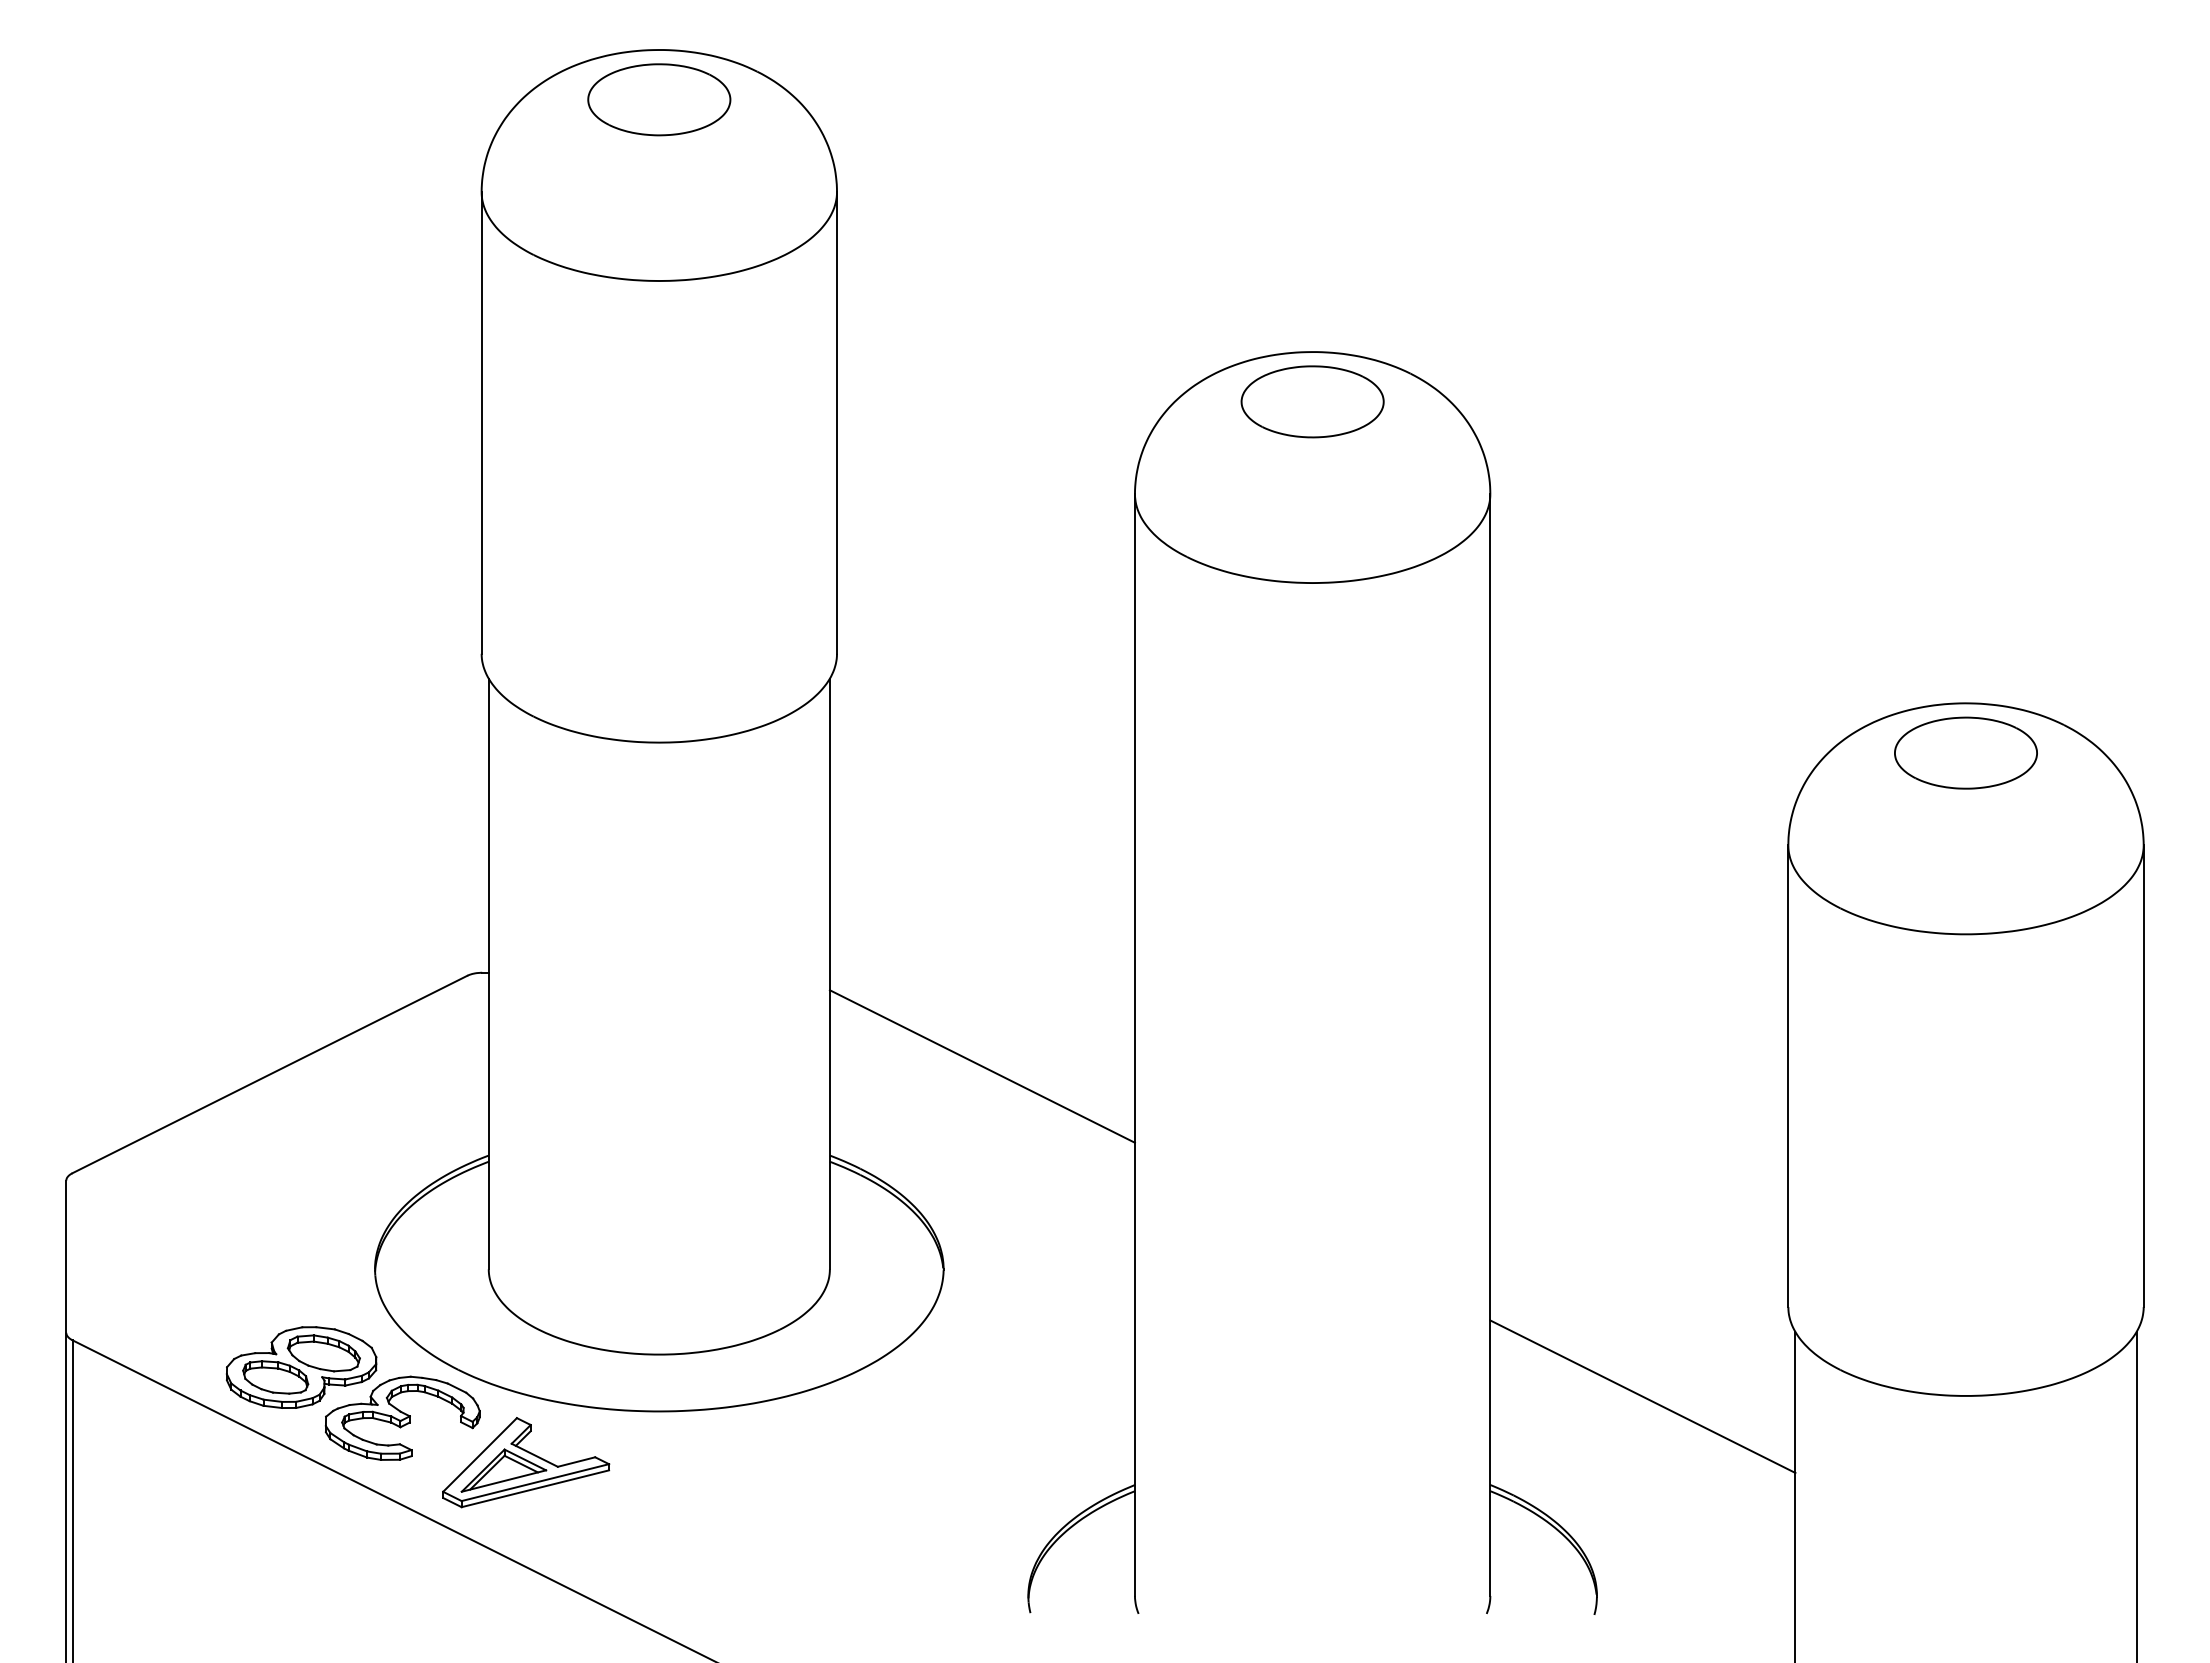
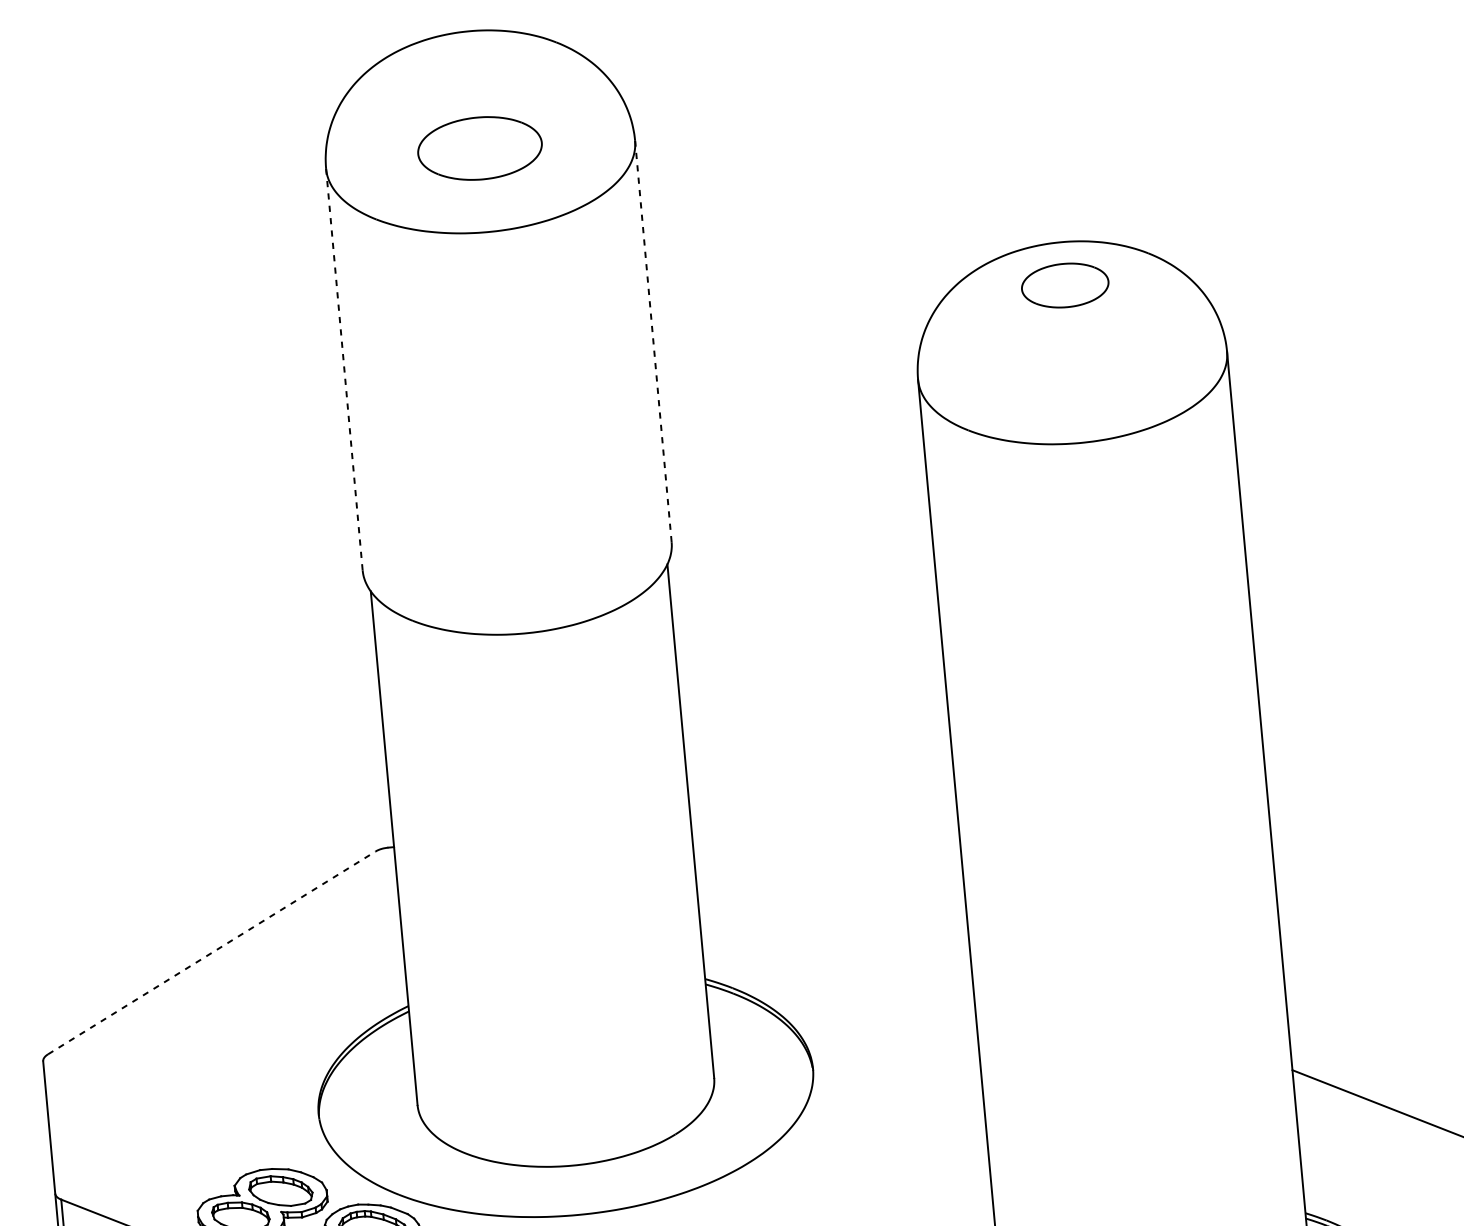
part: (659, 99) -> (480, 148), moved
part: (1312, 401) -> (1065, 285), size x0.7
line: (481, 422) -> (344, 369), solid -> dashed
line: (837, 422) -> (653, 341), solid -> dashed
line: (981, 1066) -> (829, 889), removed
line: (269, 1074) -> (211, 952), solid -> dashed

